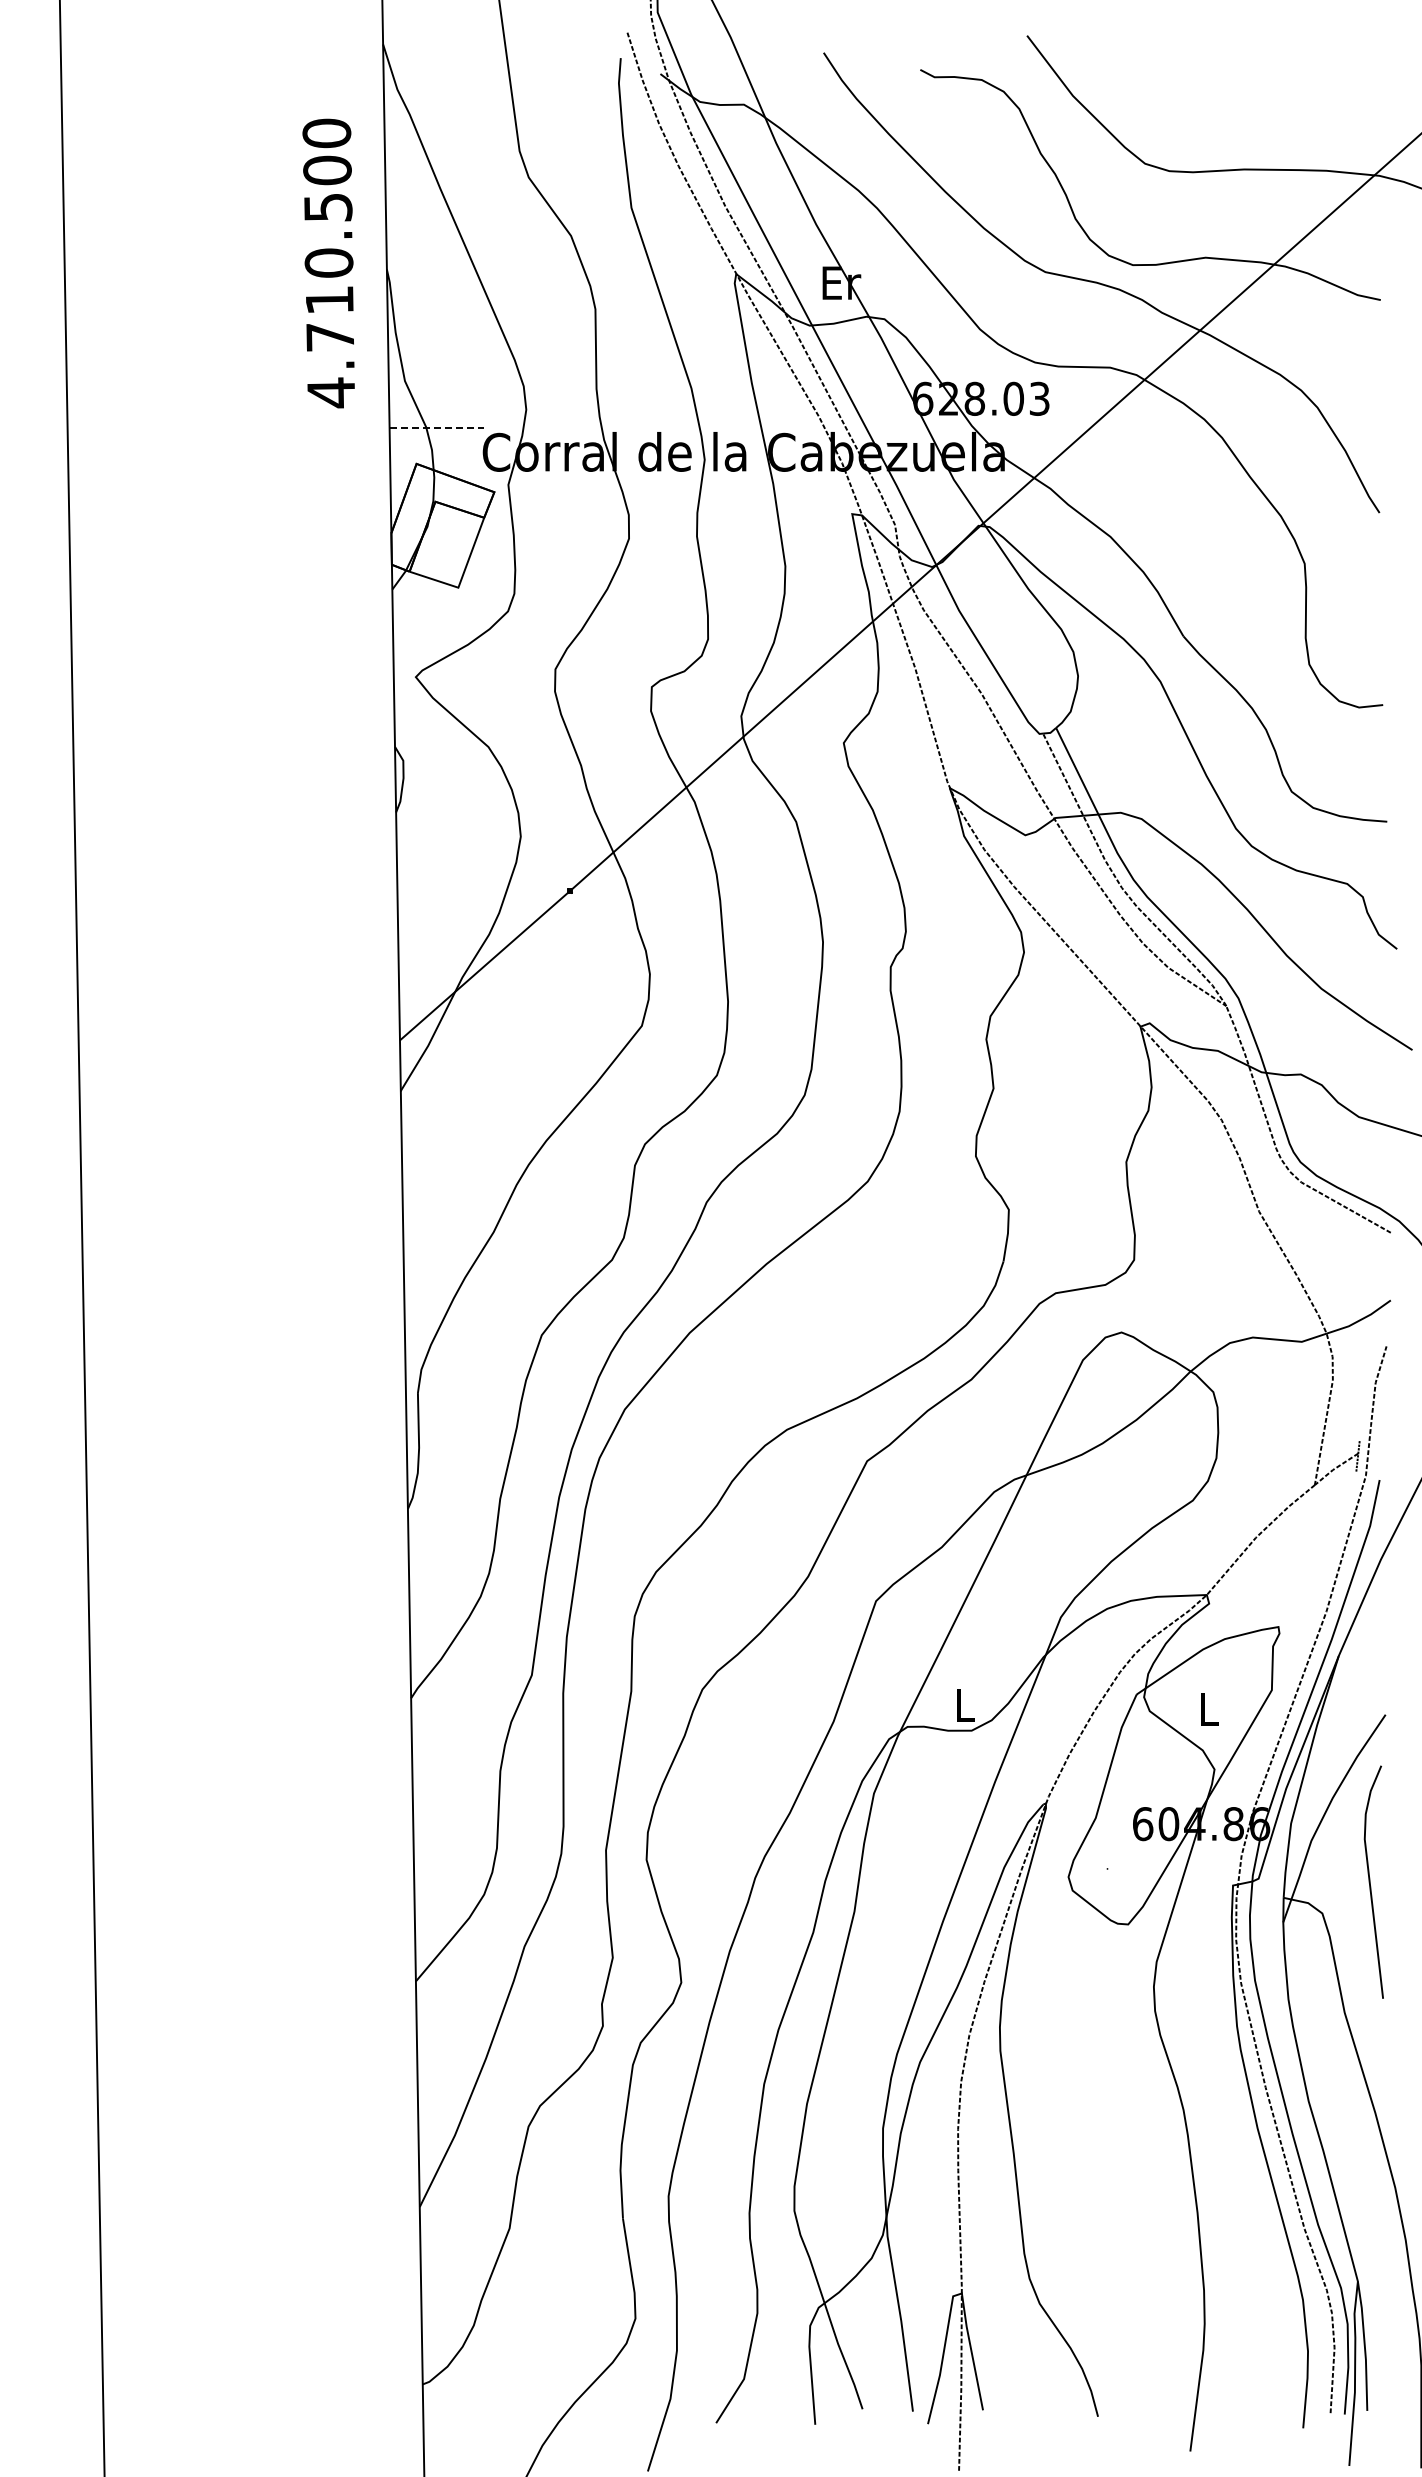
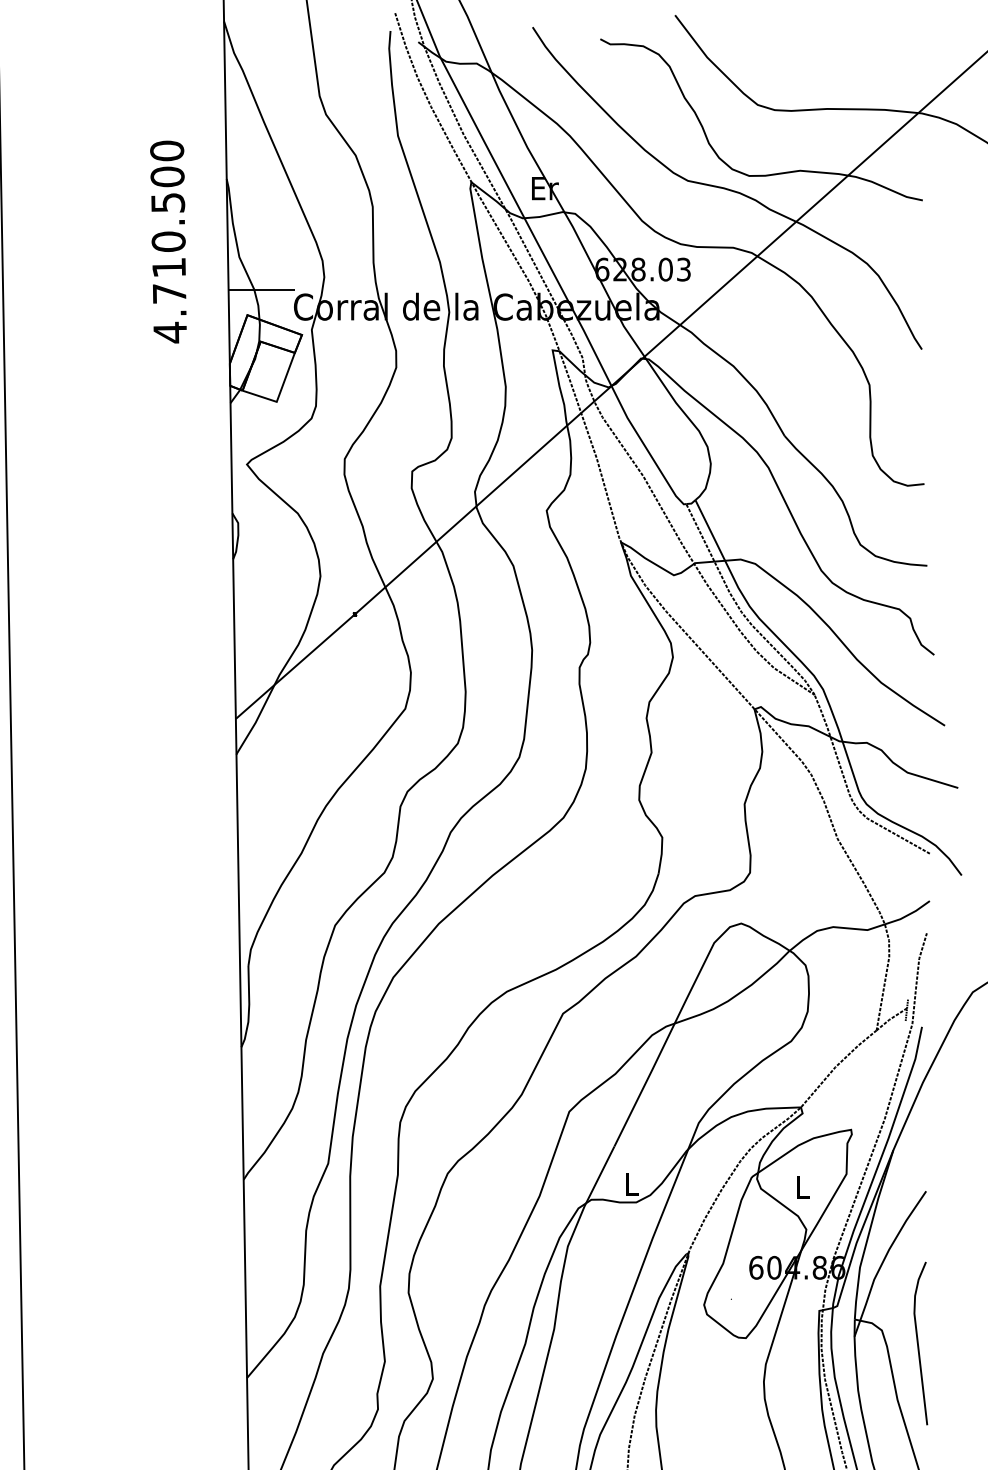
text: (328, 263) -> (168, 242), moved
line: (437, 428) -> (262, 290), dashed -> solid
line: (1370, 1881) -> (918, 1343), moved

